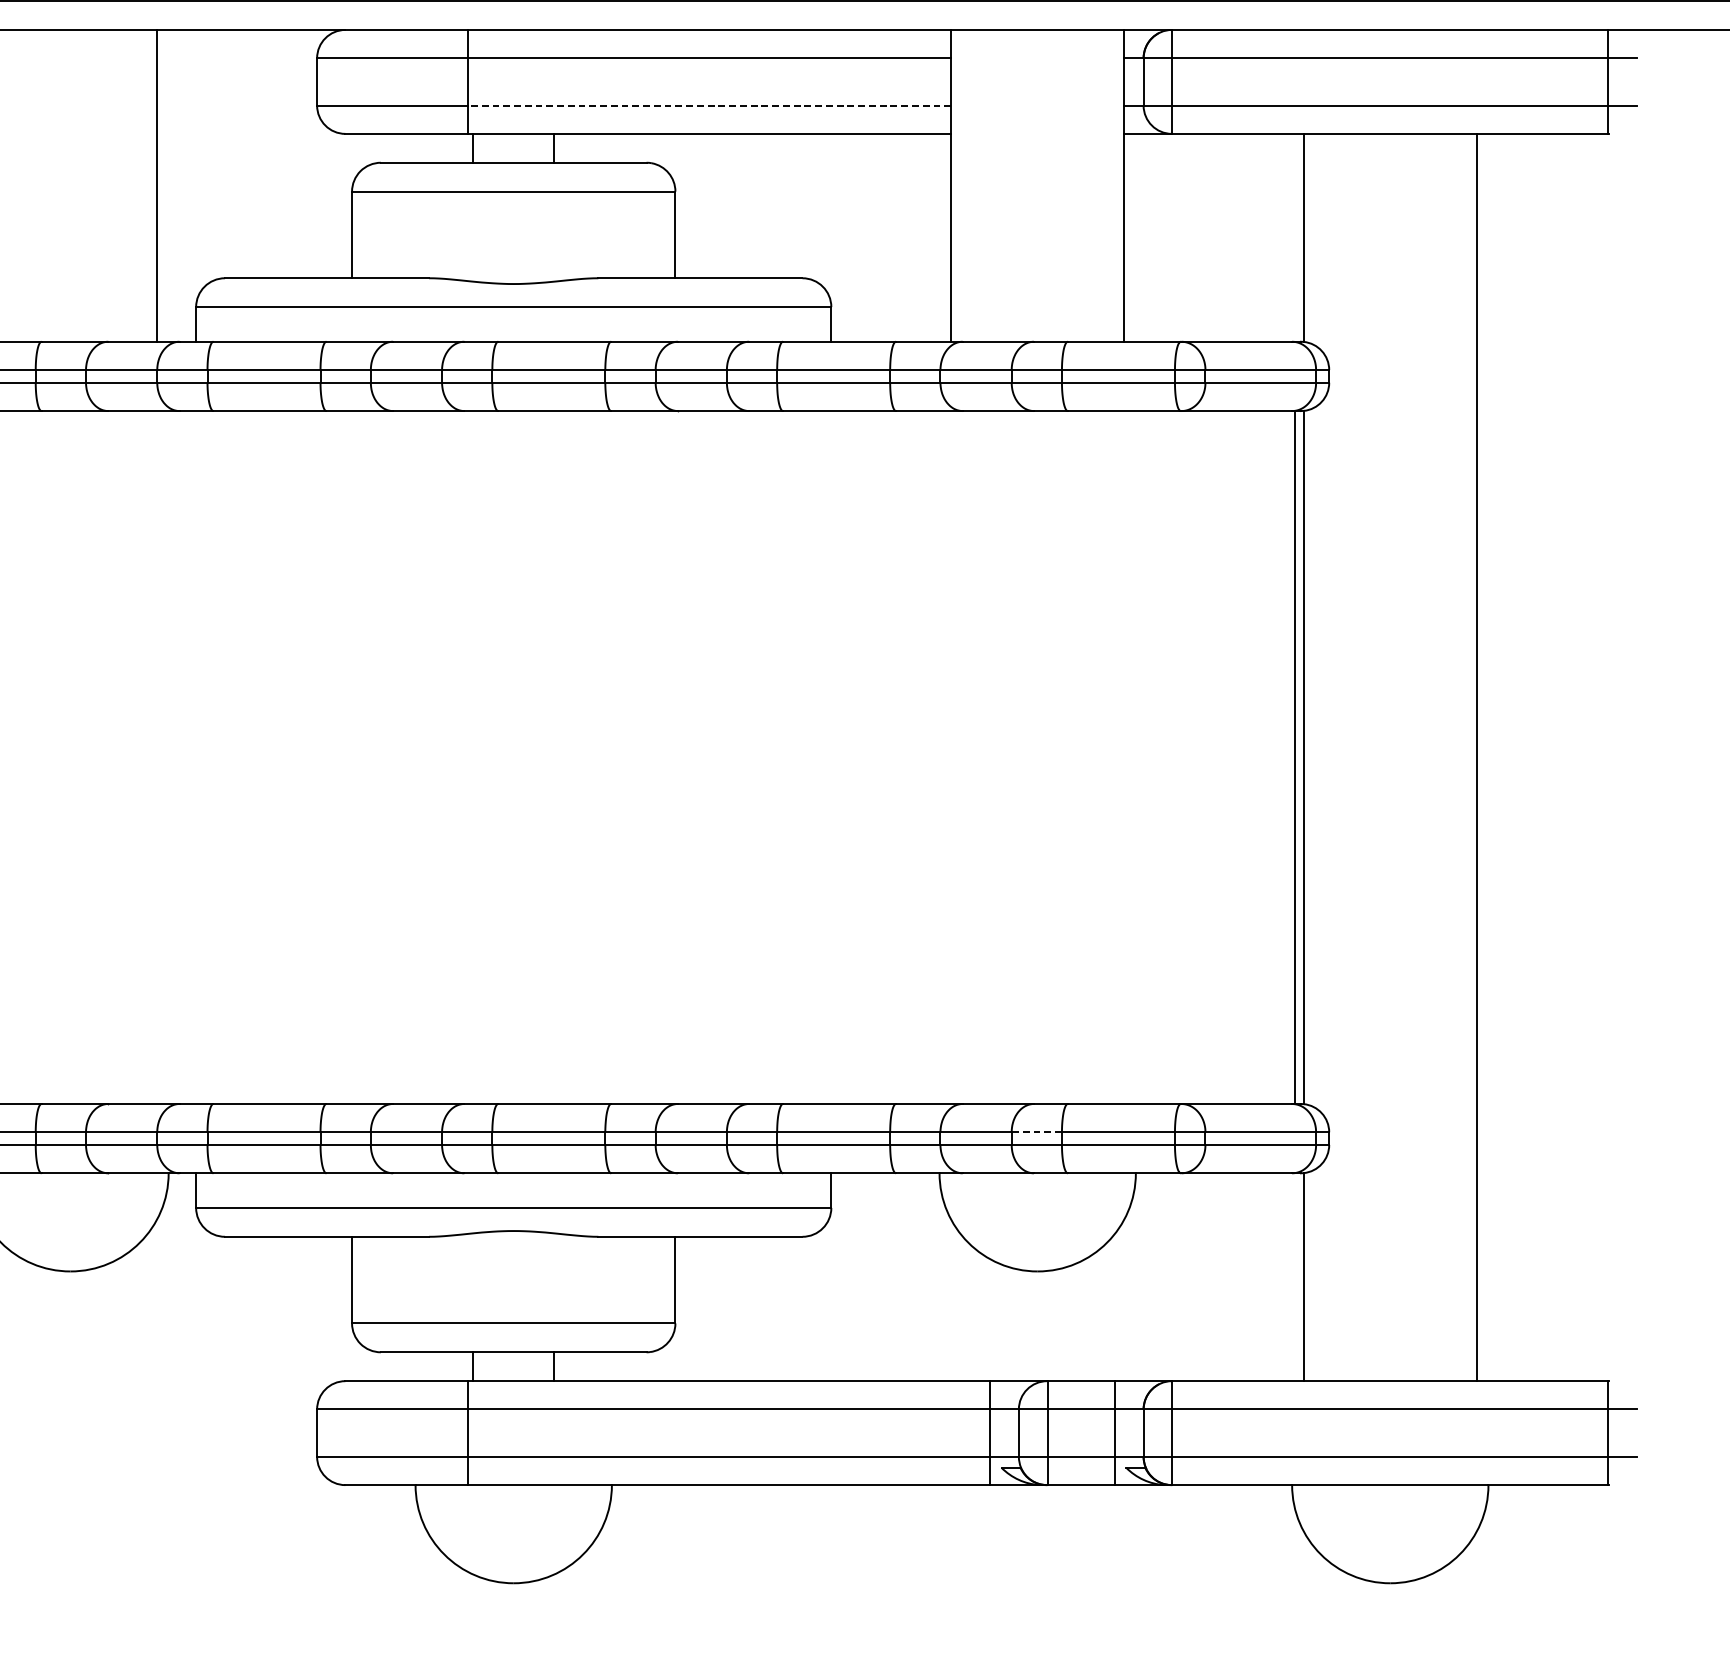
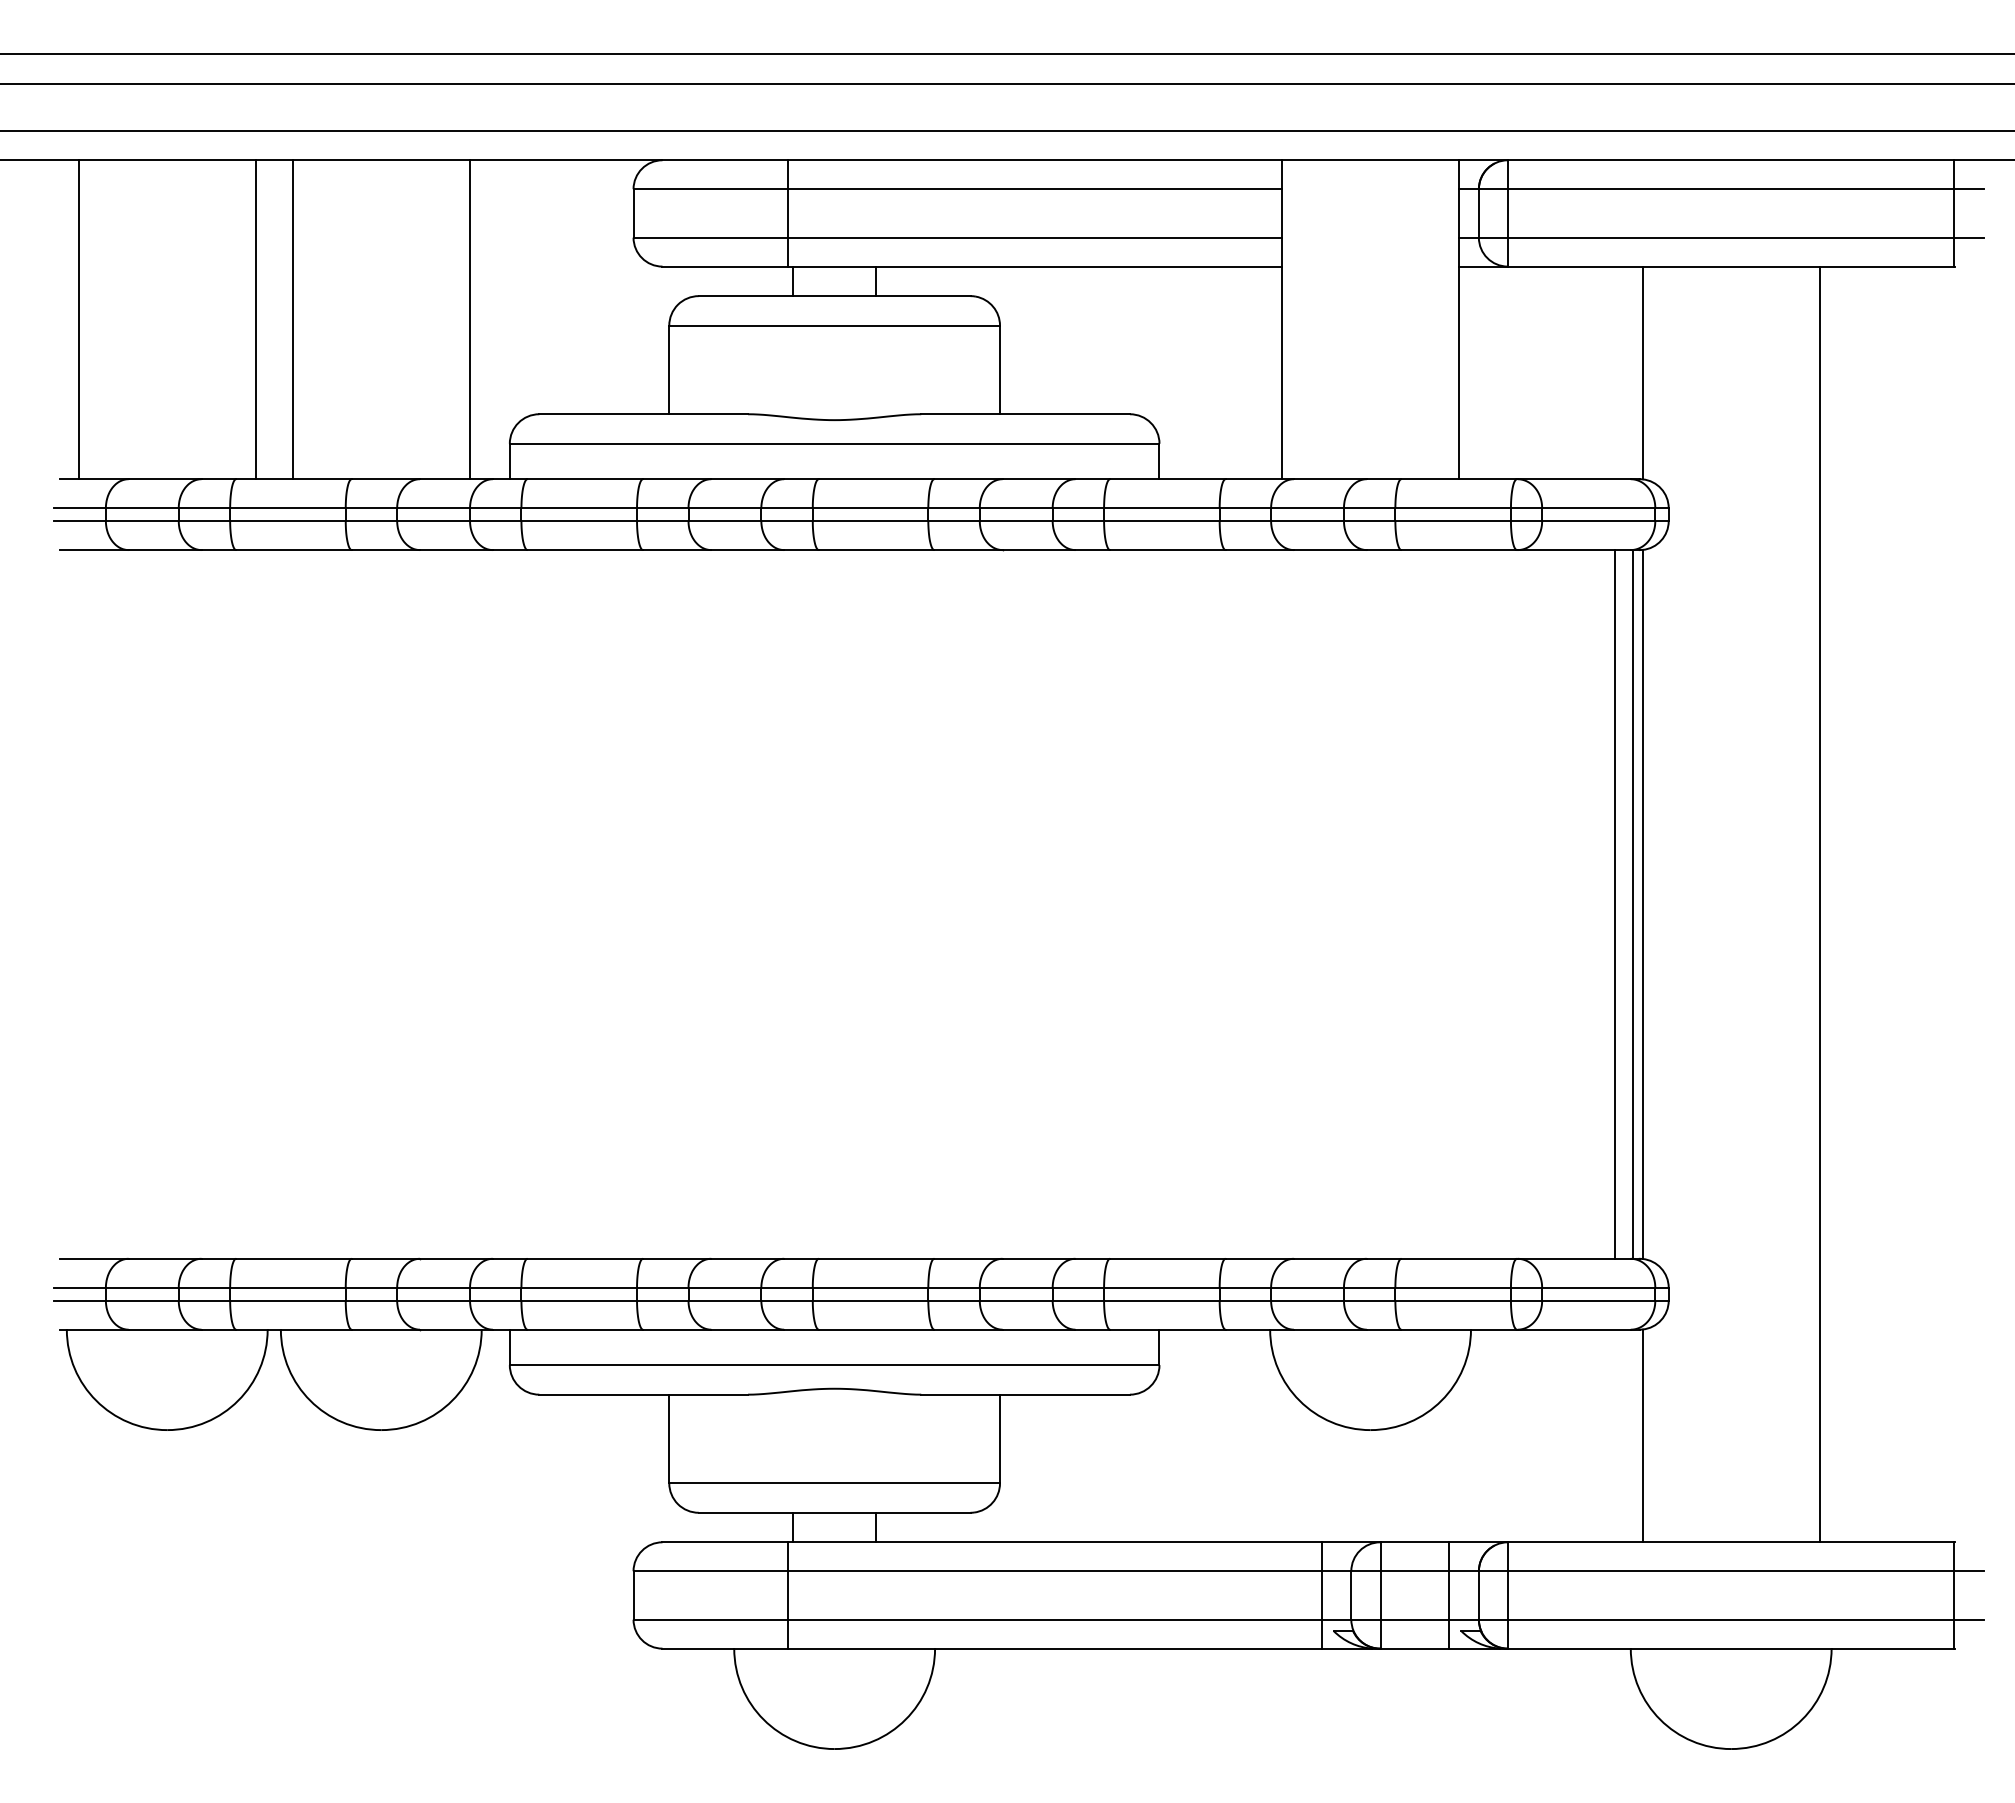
line: (709, 105) -> (1034, 237), dashed -> solid
line: (1276, 757) -> (1614, 904), added
line: (1036, 1132) -> (1369, 1287), dashed -> solid

